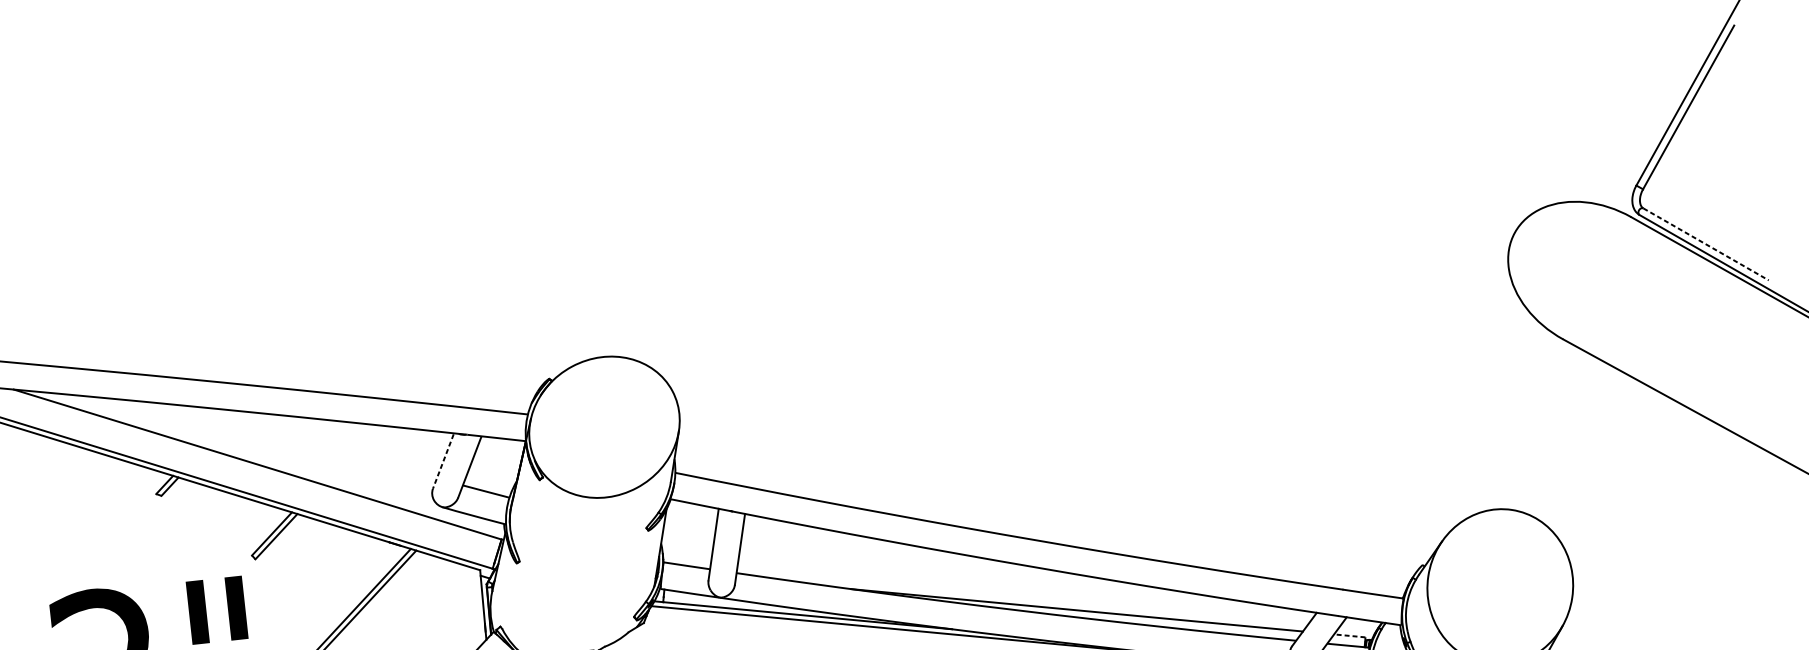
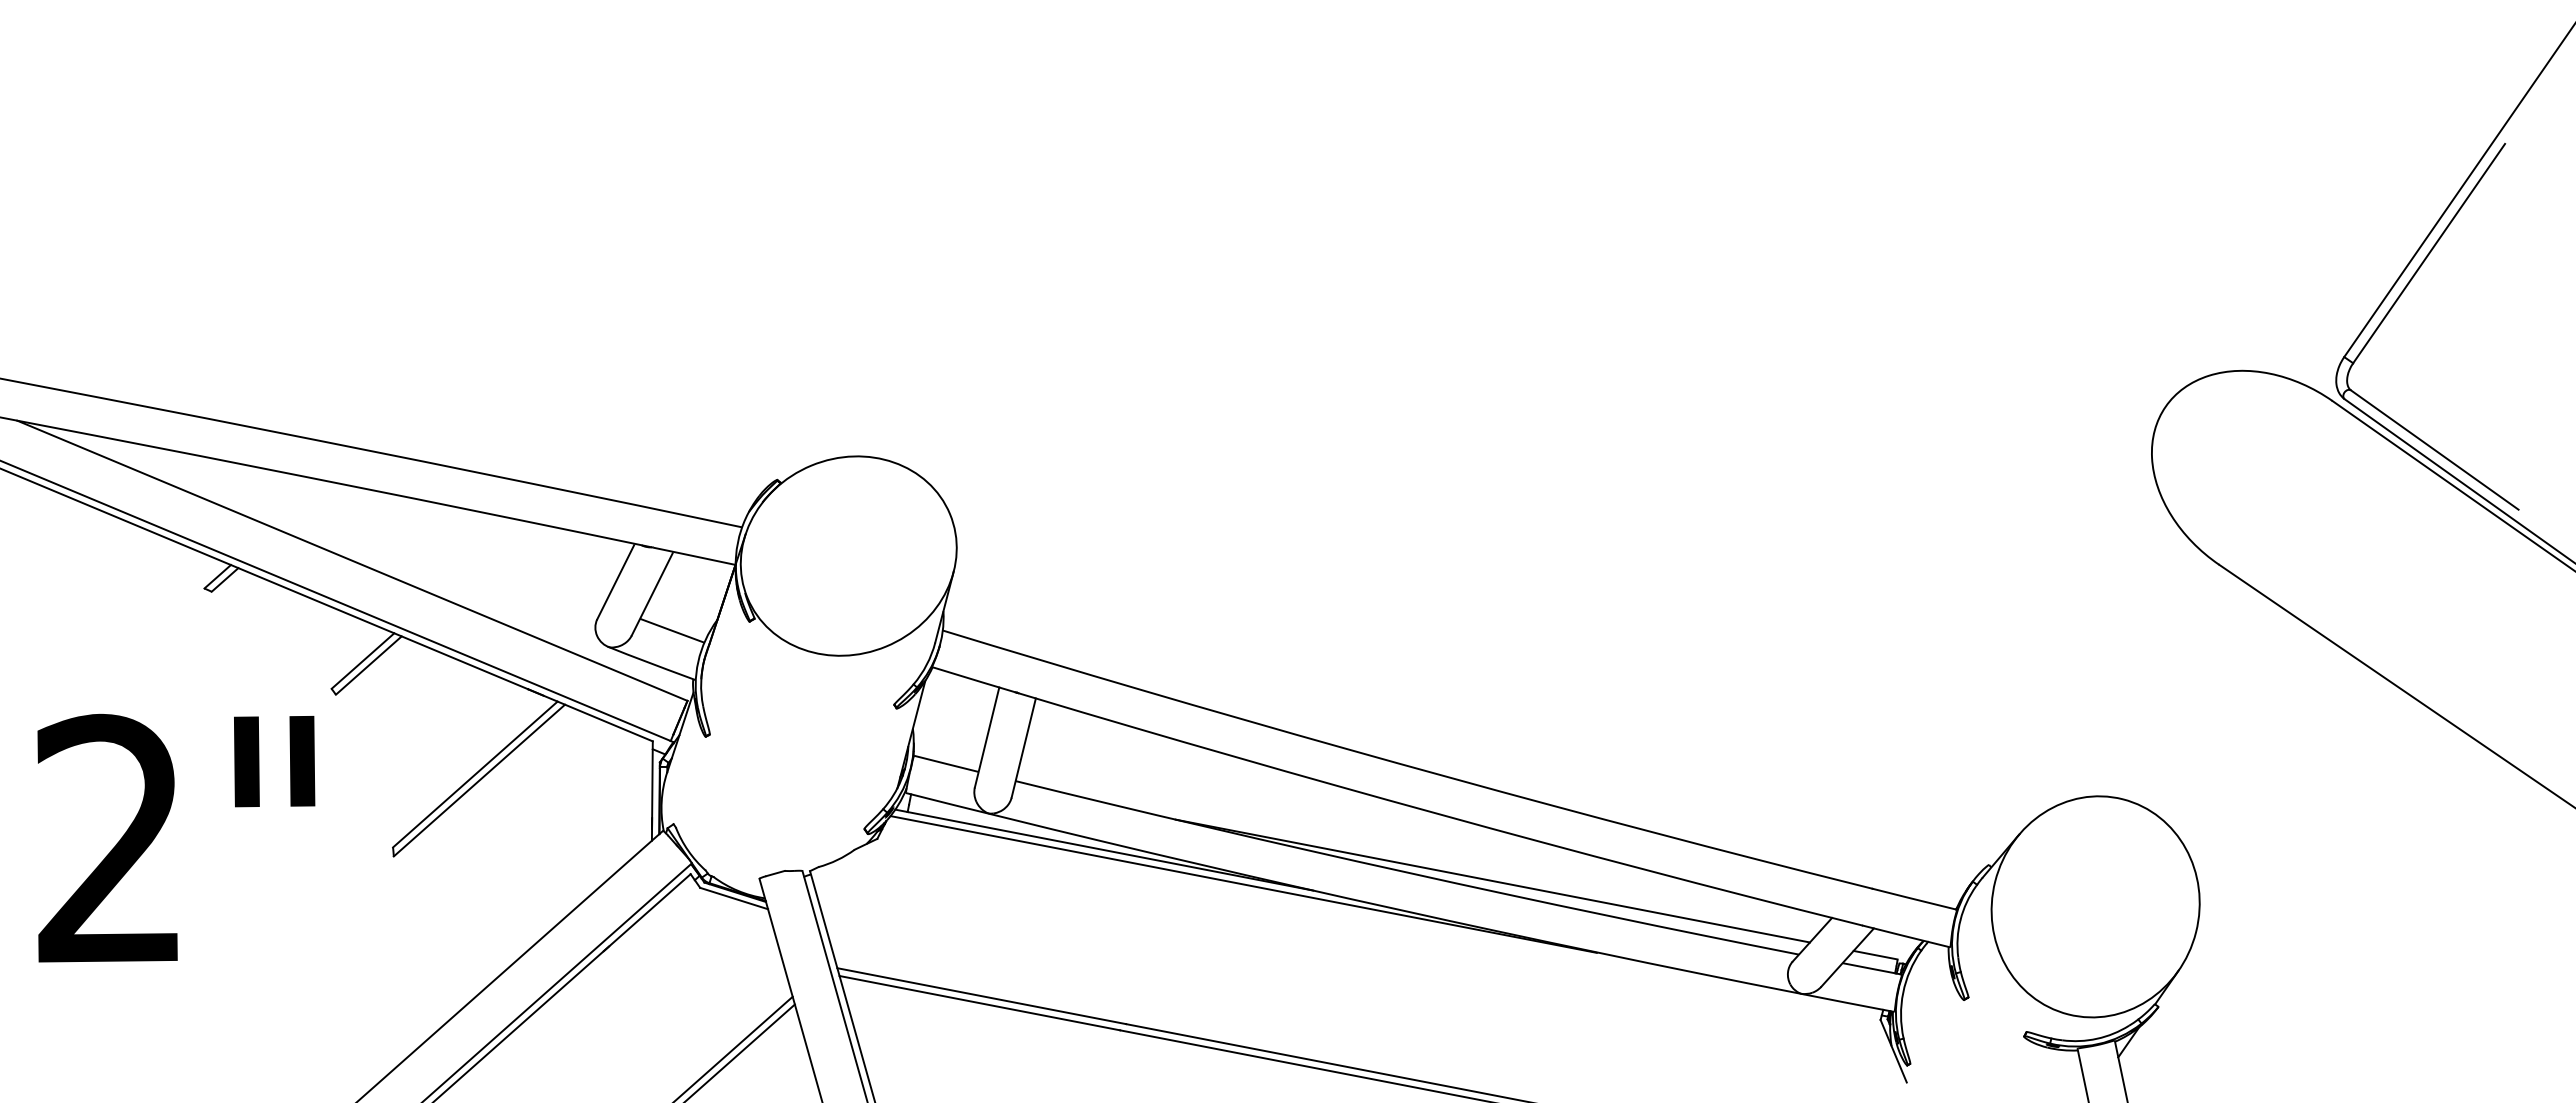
line: (1705, 244) -> (2434, 450), dashed -> solid
line: (443, 461) -> (615, 582), dashed -> solid
line: (1349, 636) -> (1875, 955), dashed -> solid

